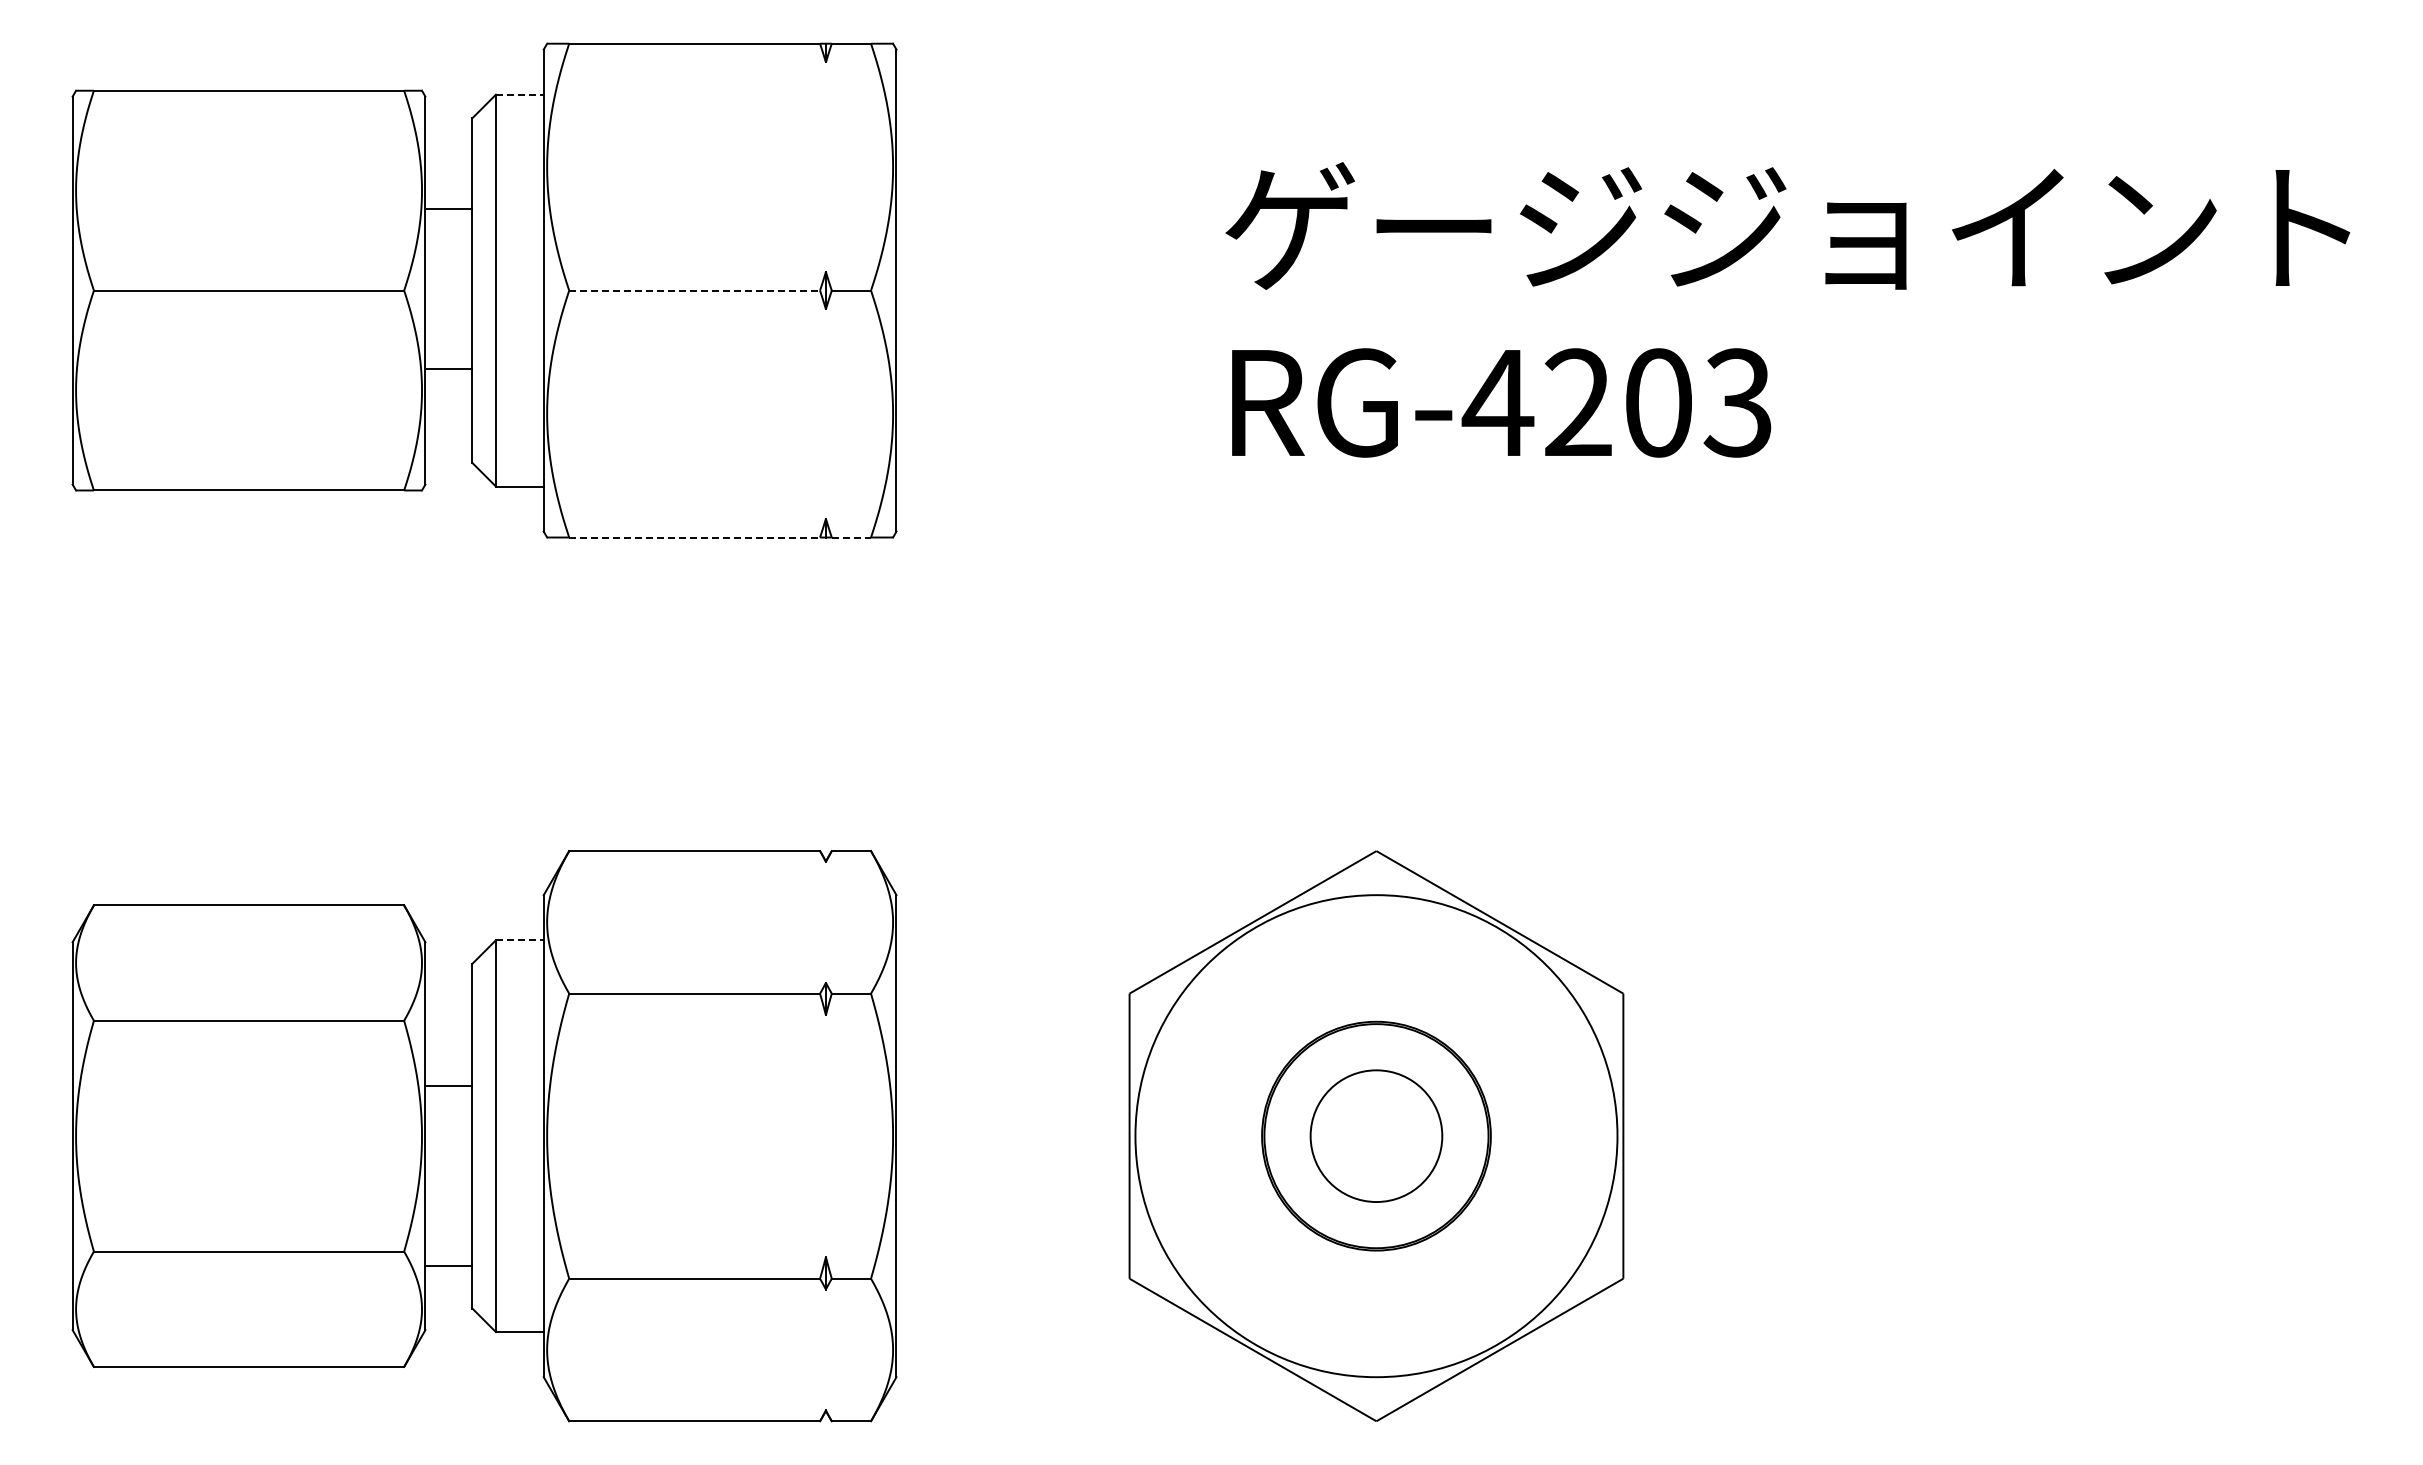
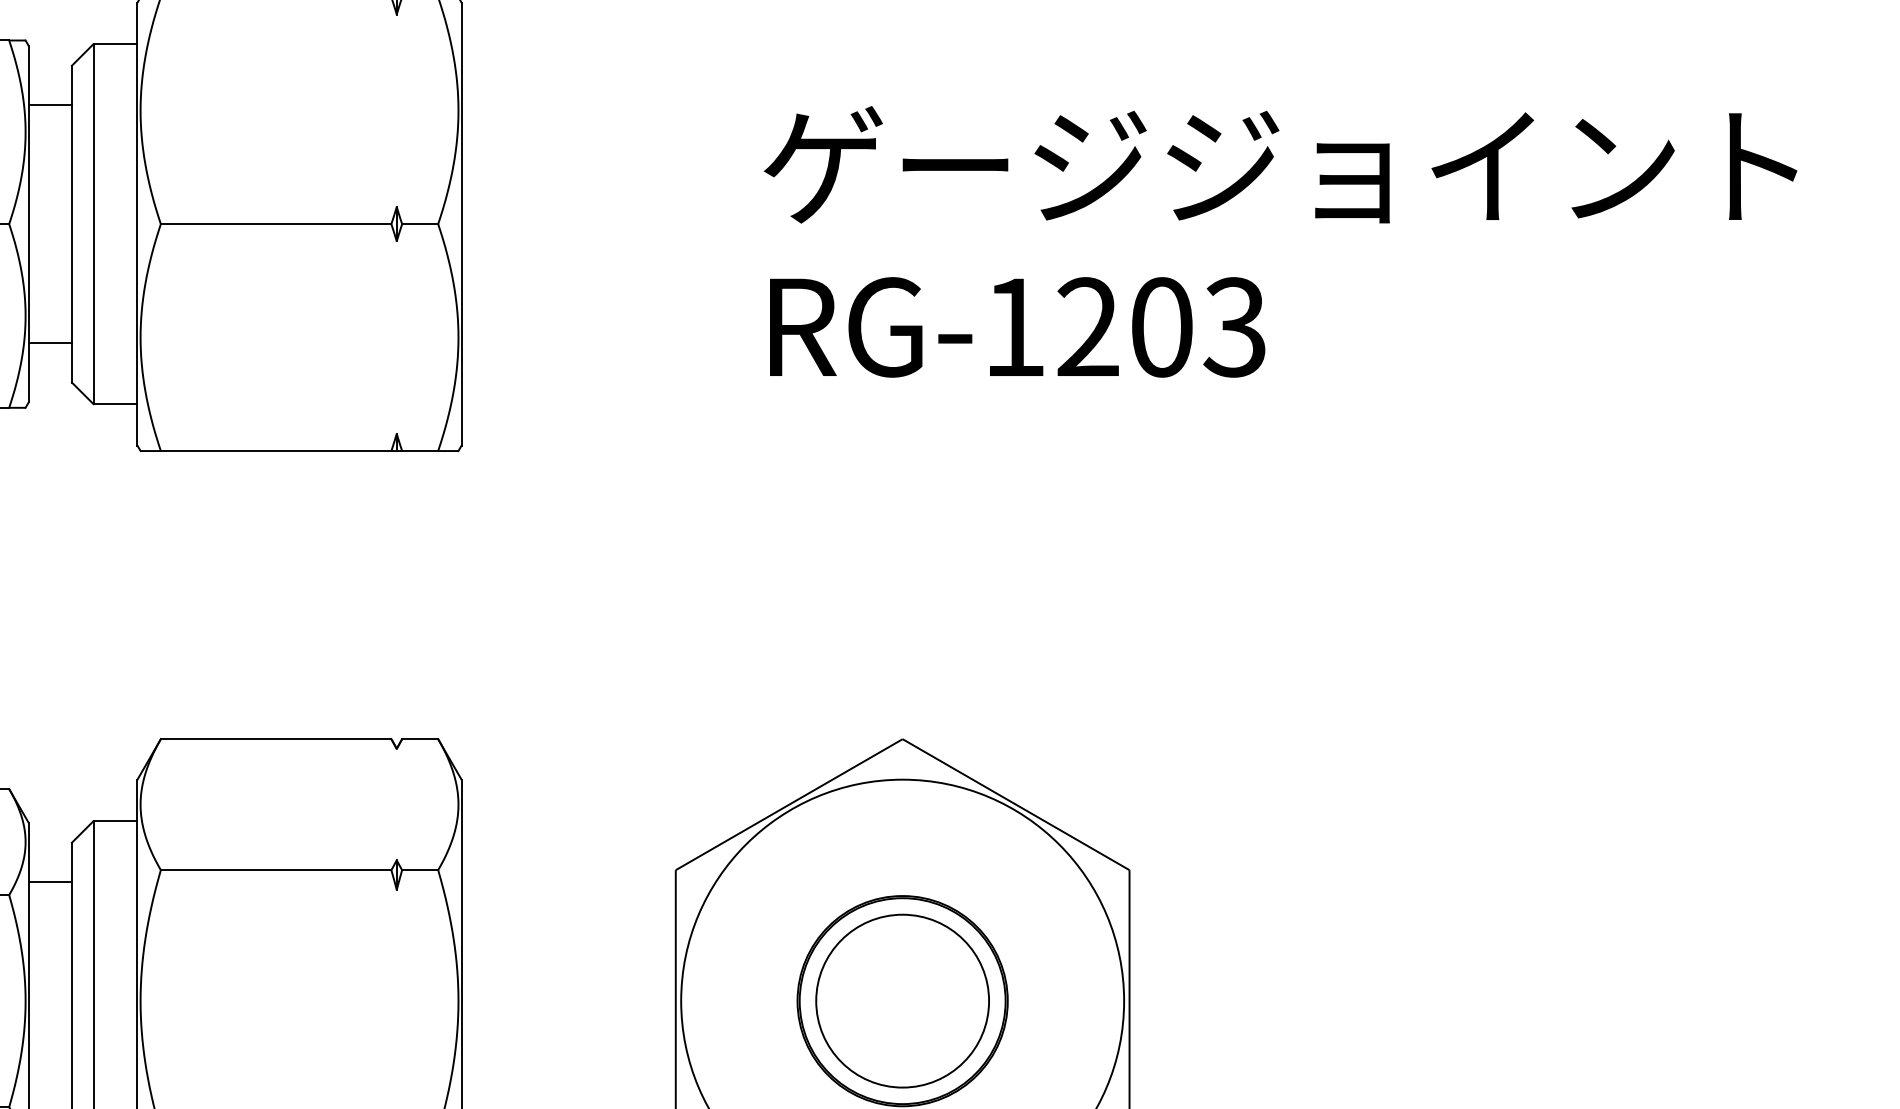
line: (519, 94) -> (115, 43), dashed -> solid
line: (448, 209) -> (49, 105), moved
line: (695, 290) -> (276, 224), dashed -> solid
line: (448, 368) -> (49, 342), moved
text: (1497, 402) -> (1013, 326), RG-4203 -> RG-1203
line: (695, 537) -> (276, 451), dashed -> solid
line: (851, 537) -> (420, 451), dashed -> solid
line: (519, 940) -> (115, 821), dashed -> solid
line: (448, 1085) -> (49, 881), moved
circle: (1376, 1136) -> (902, 1001), size x1.43

